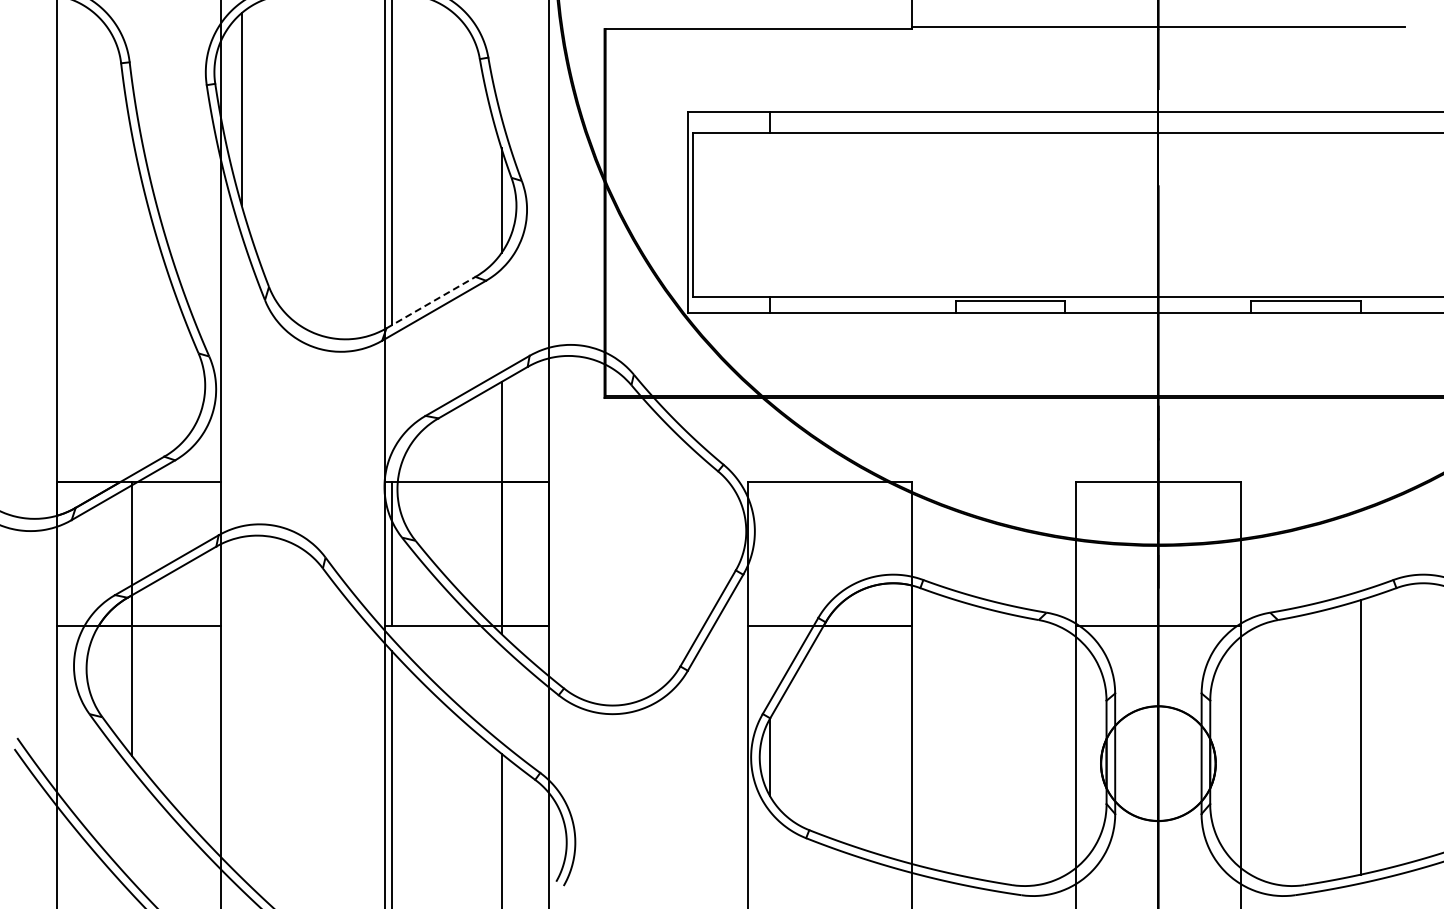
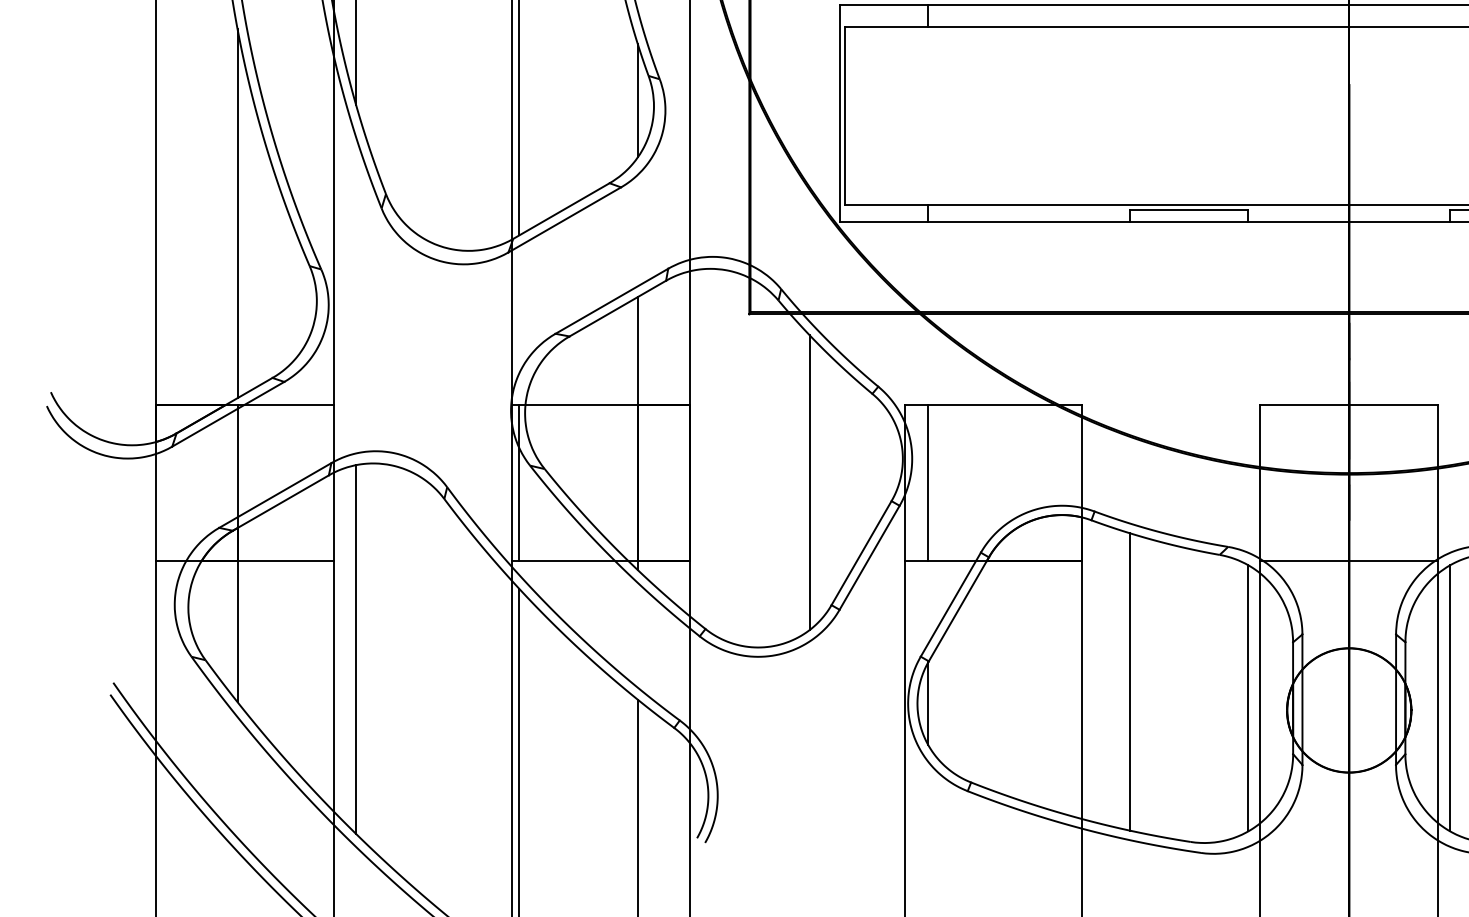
line: (431, 302) -> (561, 210), dashed -> solid
line: (132, 304) -> (238, 213), added
line: (660, 553) -> (809, 482), added
line: (769, 553) -> (928, 482), added
line: (241, 707) -> (356, 649), added
line: (955, 737) -> (1129, 682), added
line: (1065, 752) -> (1248, 698), added
line: (1251, 752) -> (1450, 698), added

